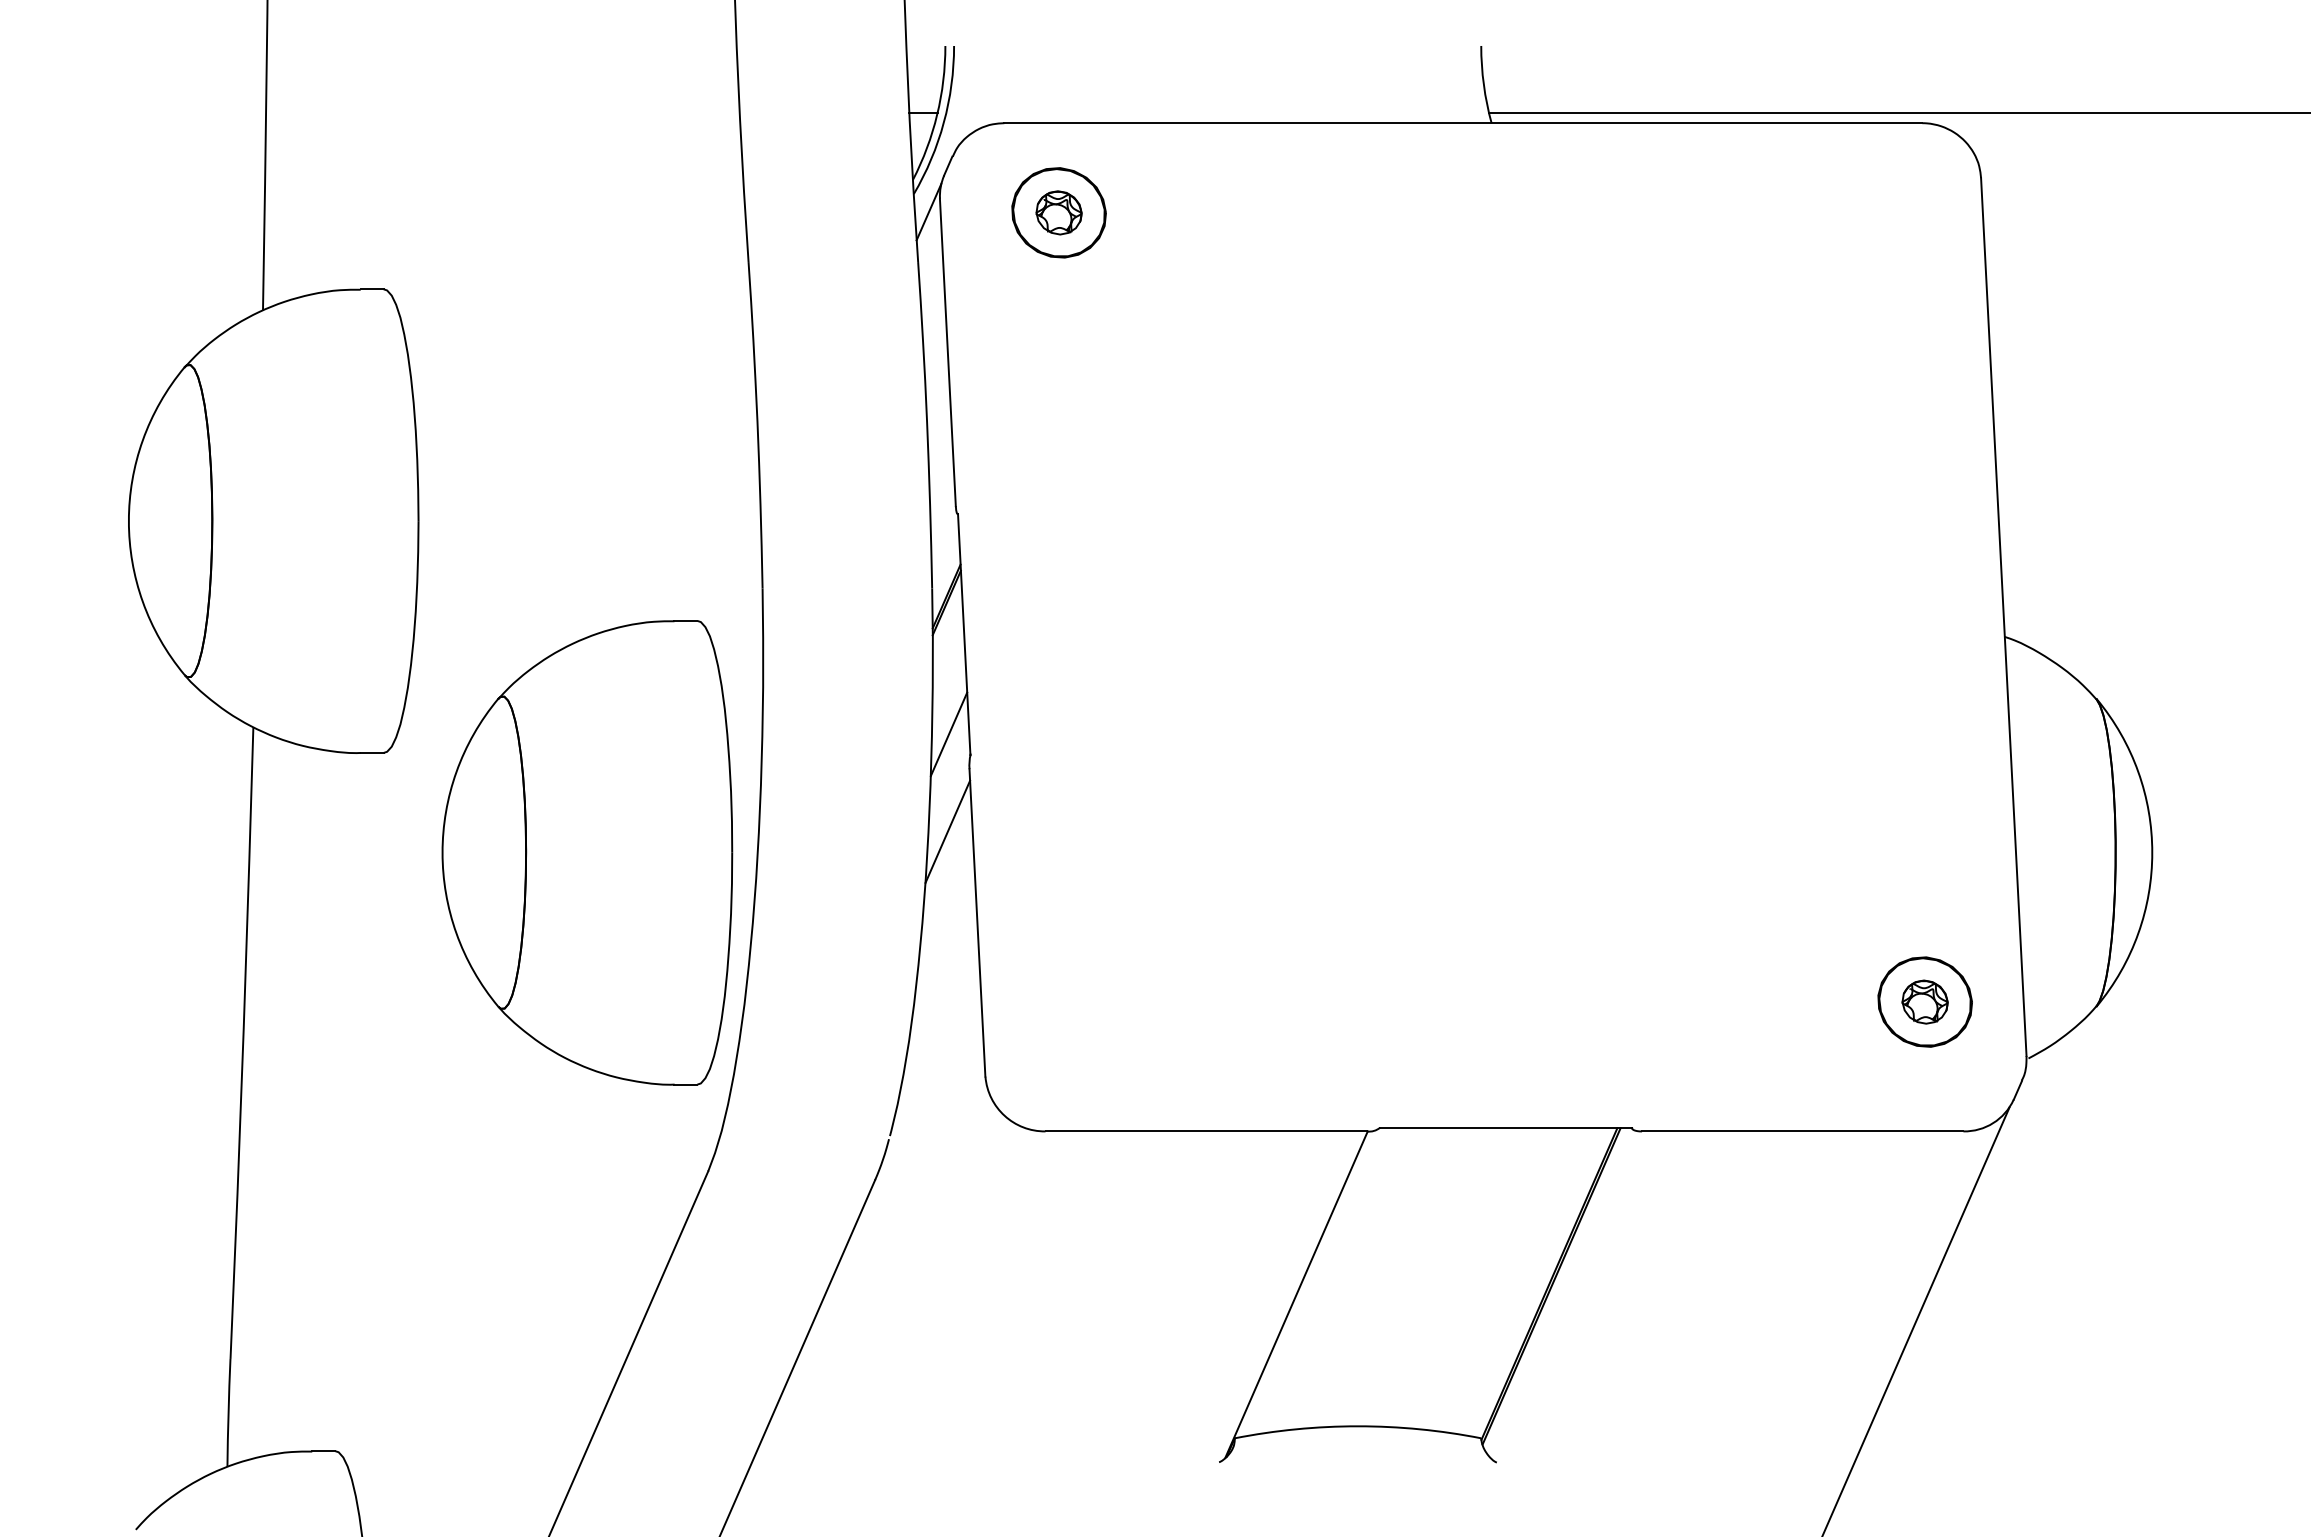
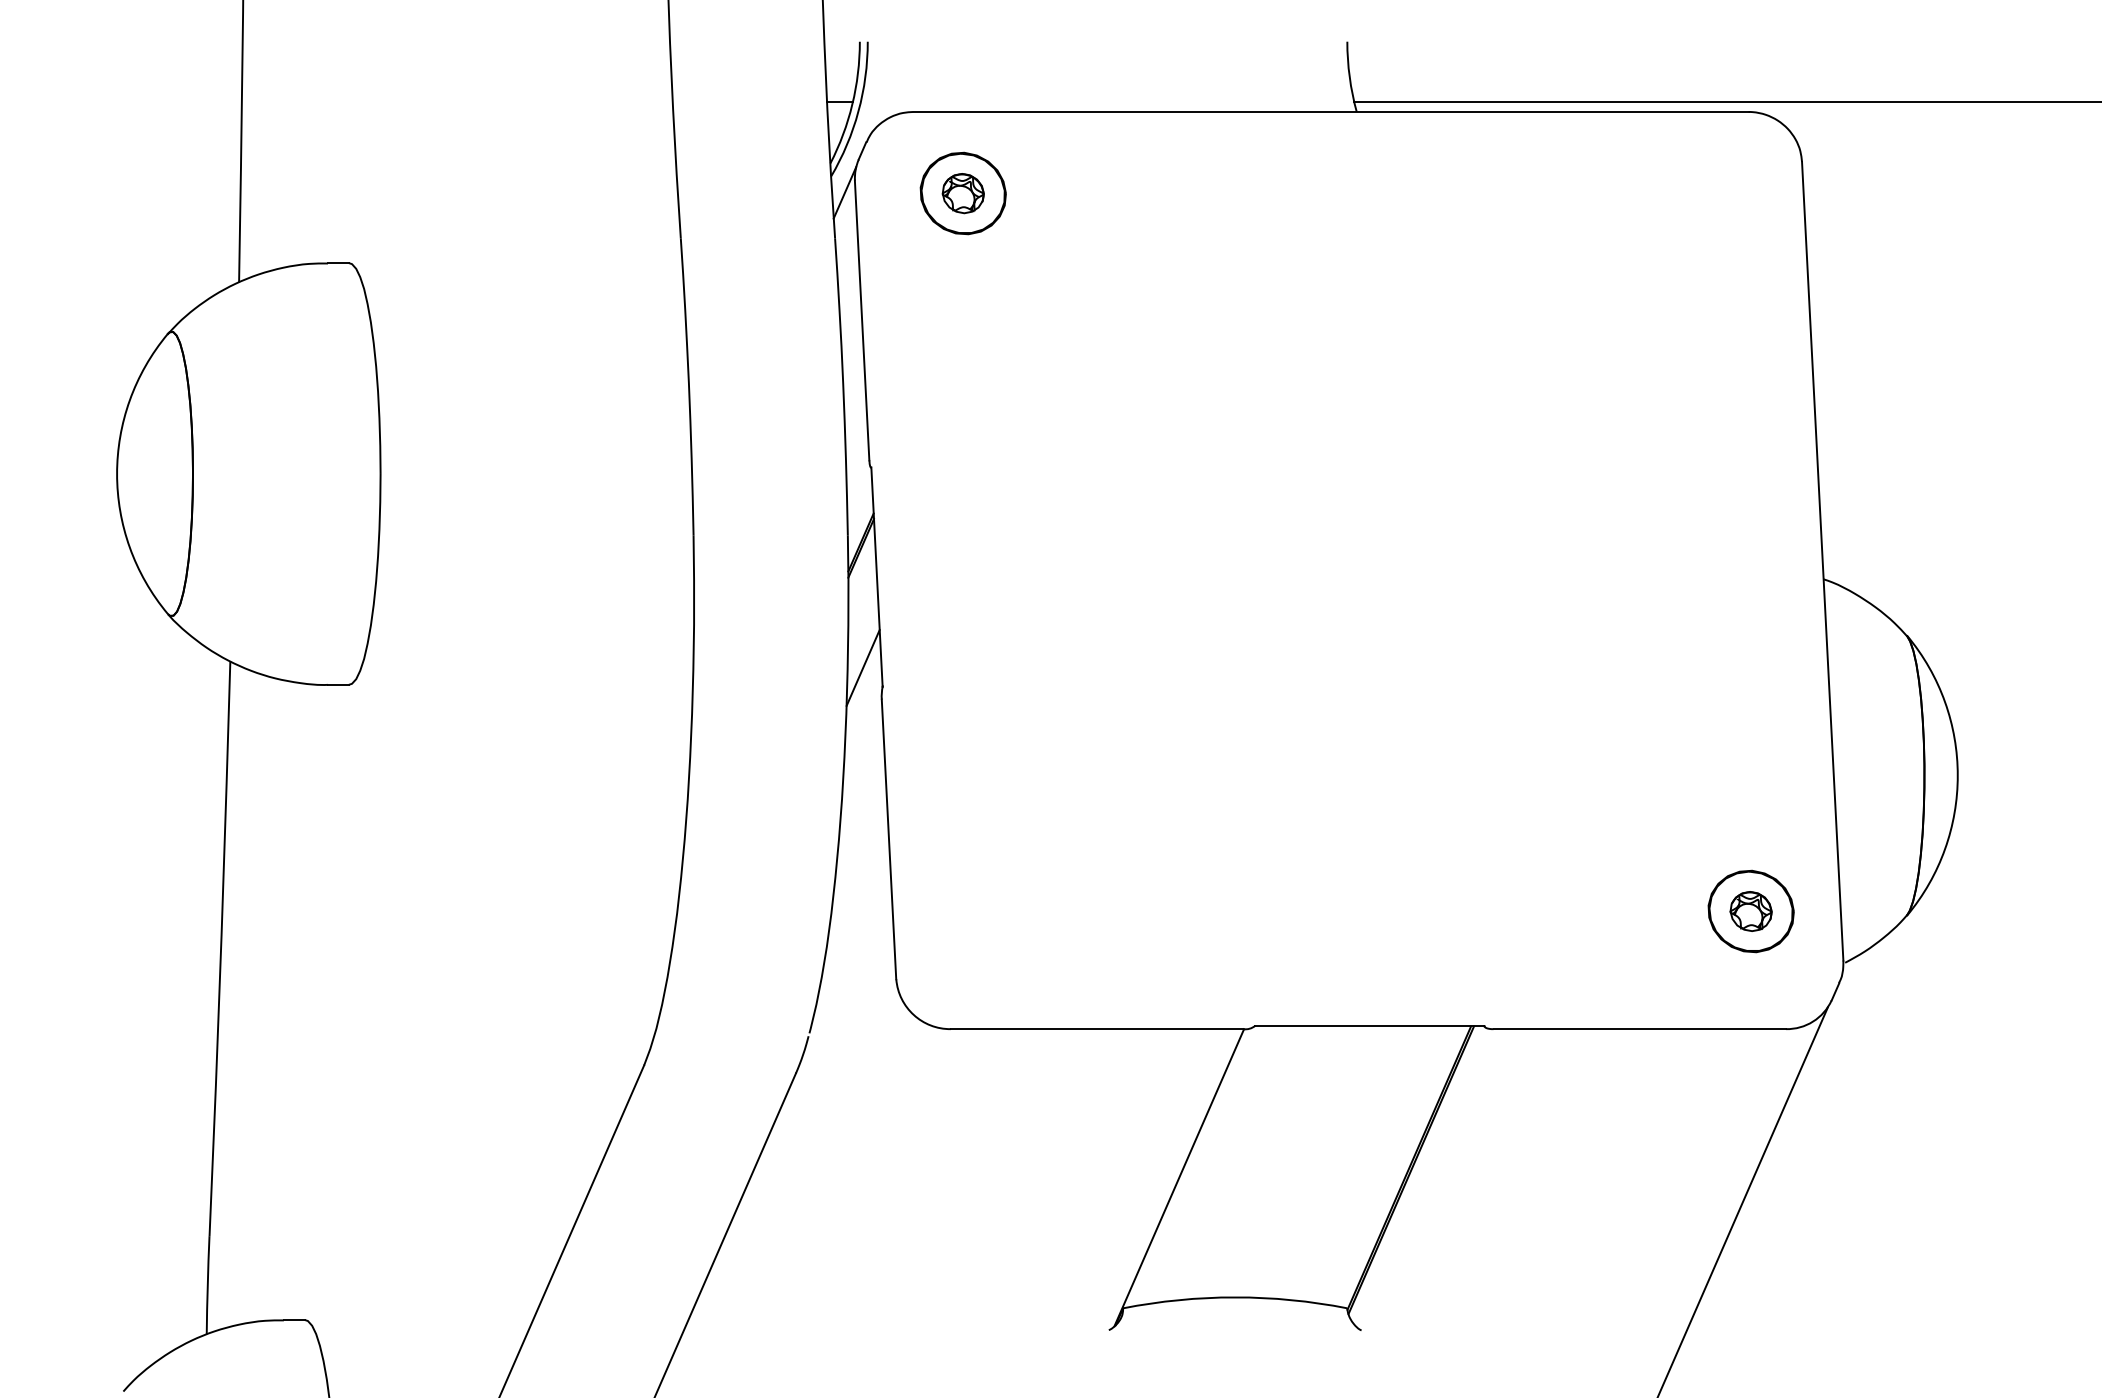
line: (947, 831) -> (861, 756), removed
part: (587, 852) -> (534, 775), removed

